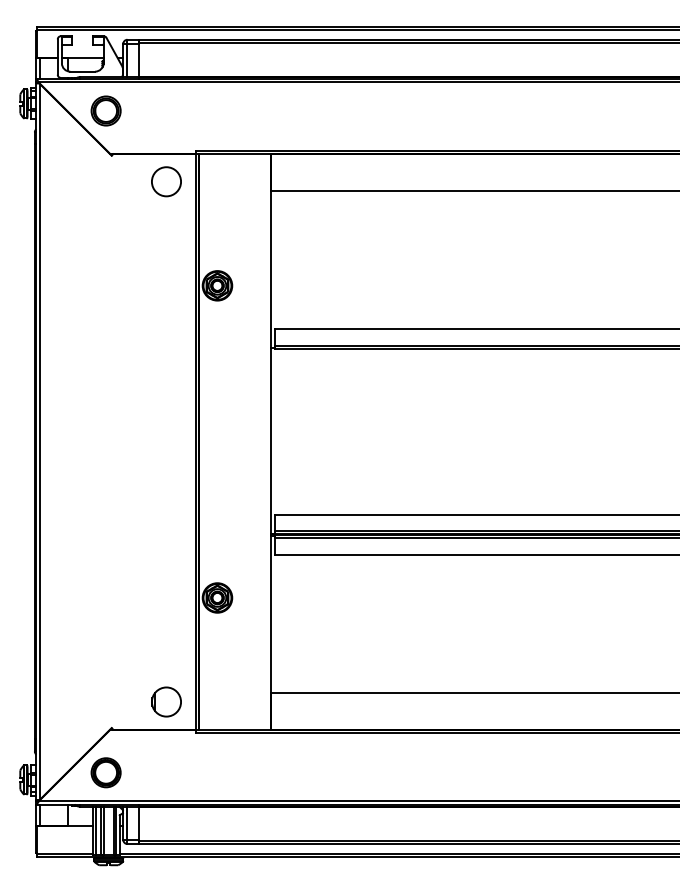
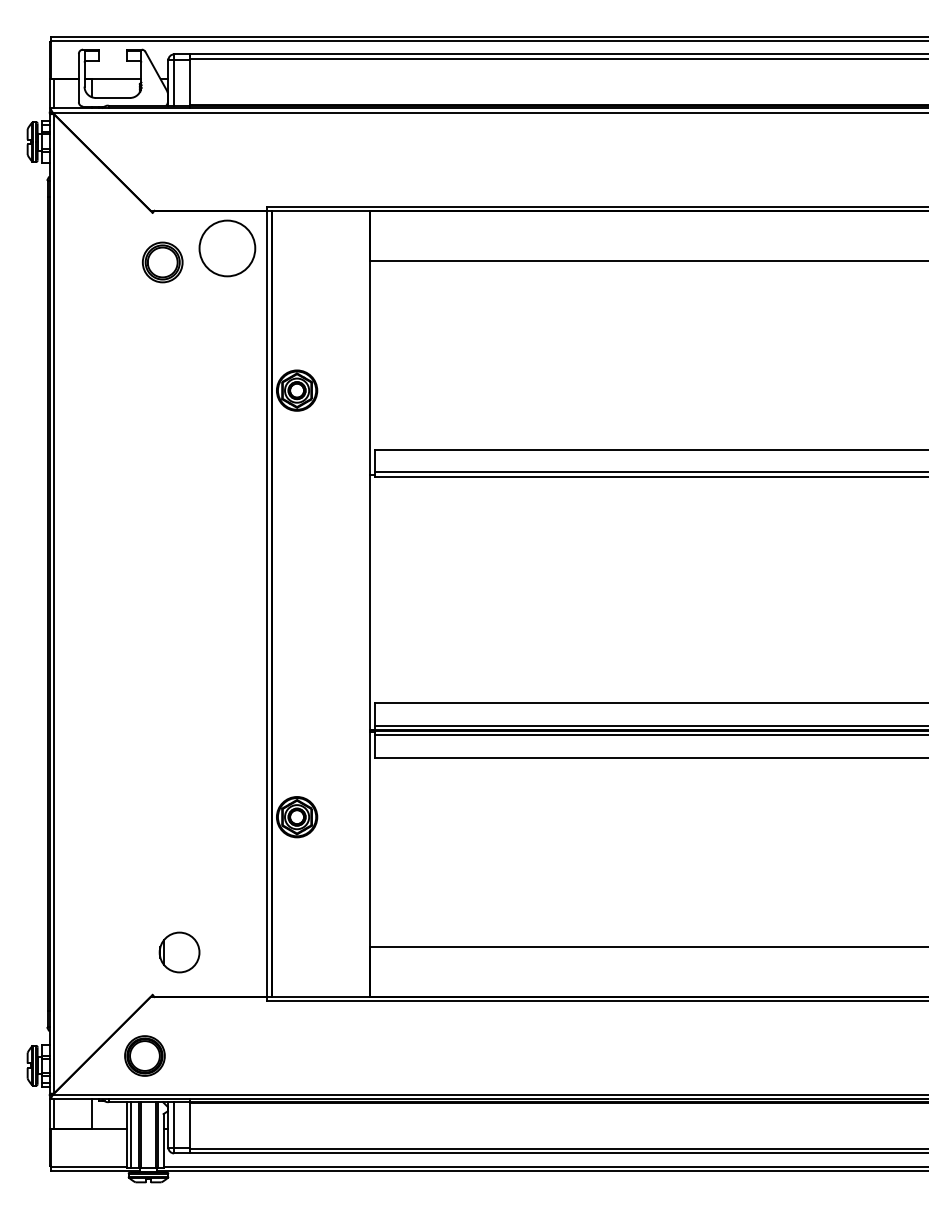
part: (105, 110) -> (161, 261), moved
circle: (166, 181) -> (227, 248), size x1.4
part: (166, 701) -> (179, 951), moved

